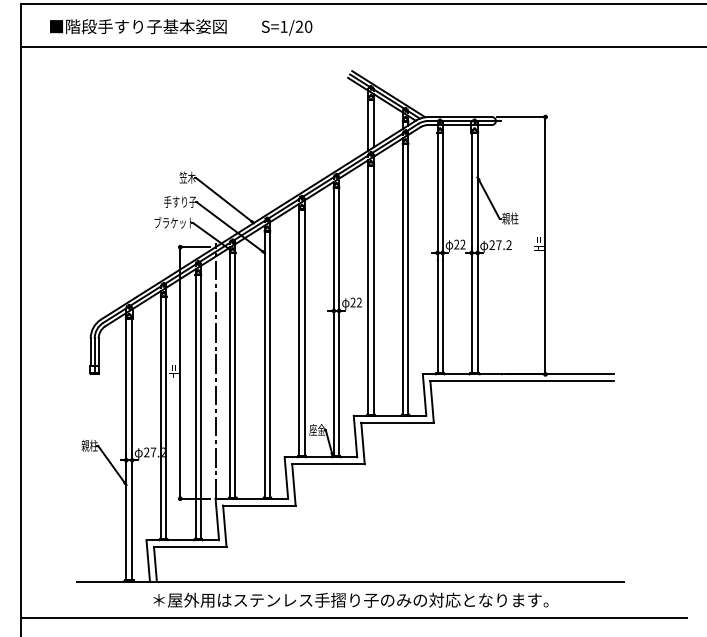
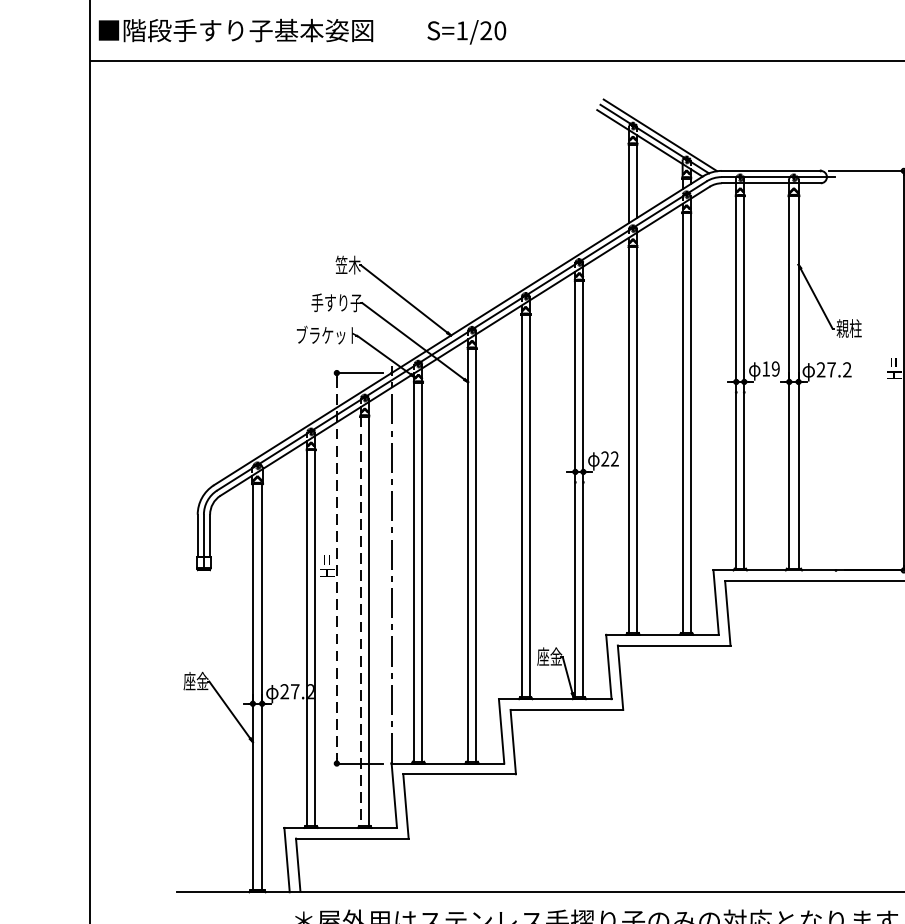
text: (181, 27) -> (302, 31), moved
text: (459, 244) -> (770, 368), 22 -> 19
line: (180, 372) -> (337, 567), solid -> dashed
line: (195, 407) -> (360, 621), solid -> dashed
text: (89, 445) -> (195, 680), 親柱 -> 座金

